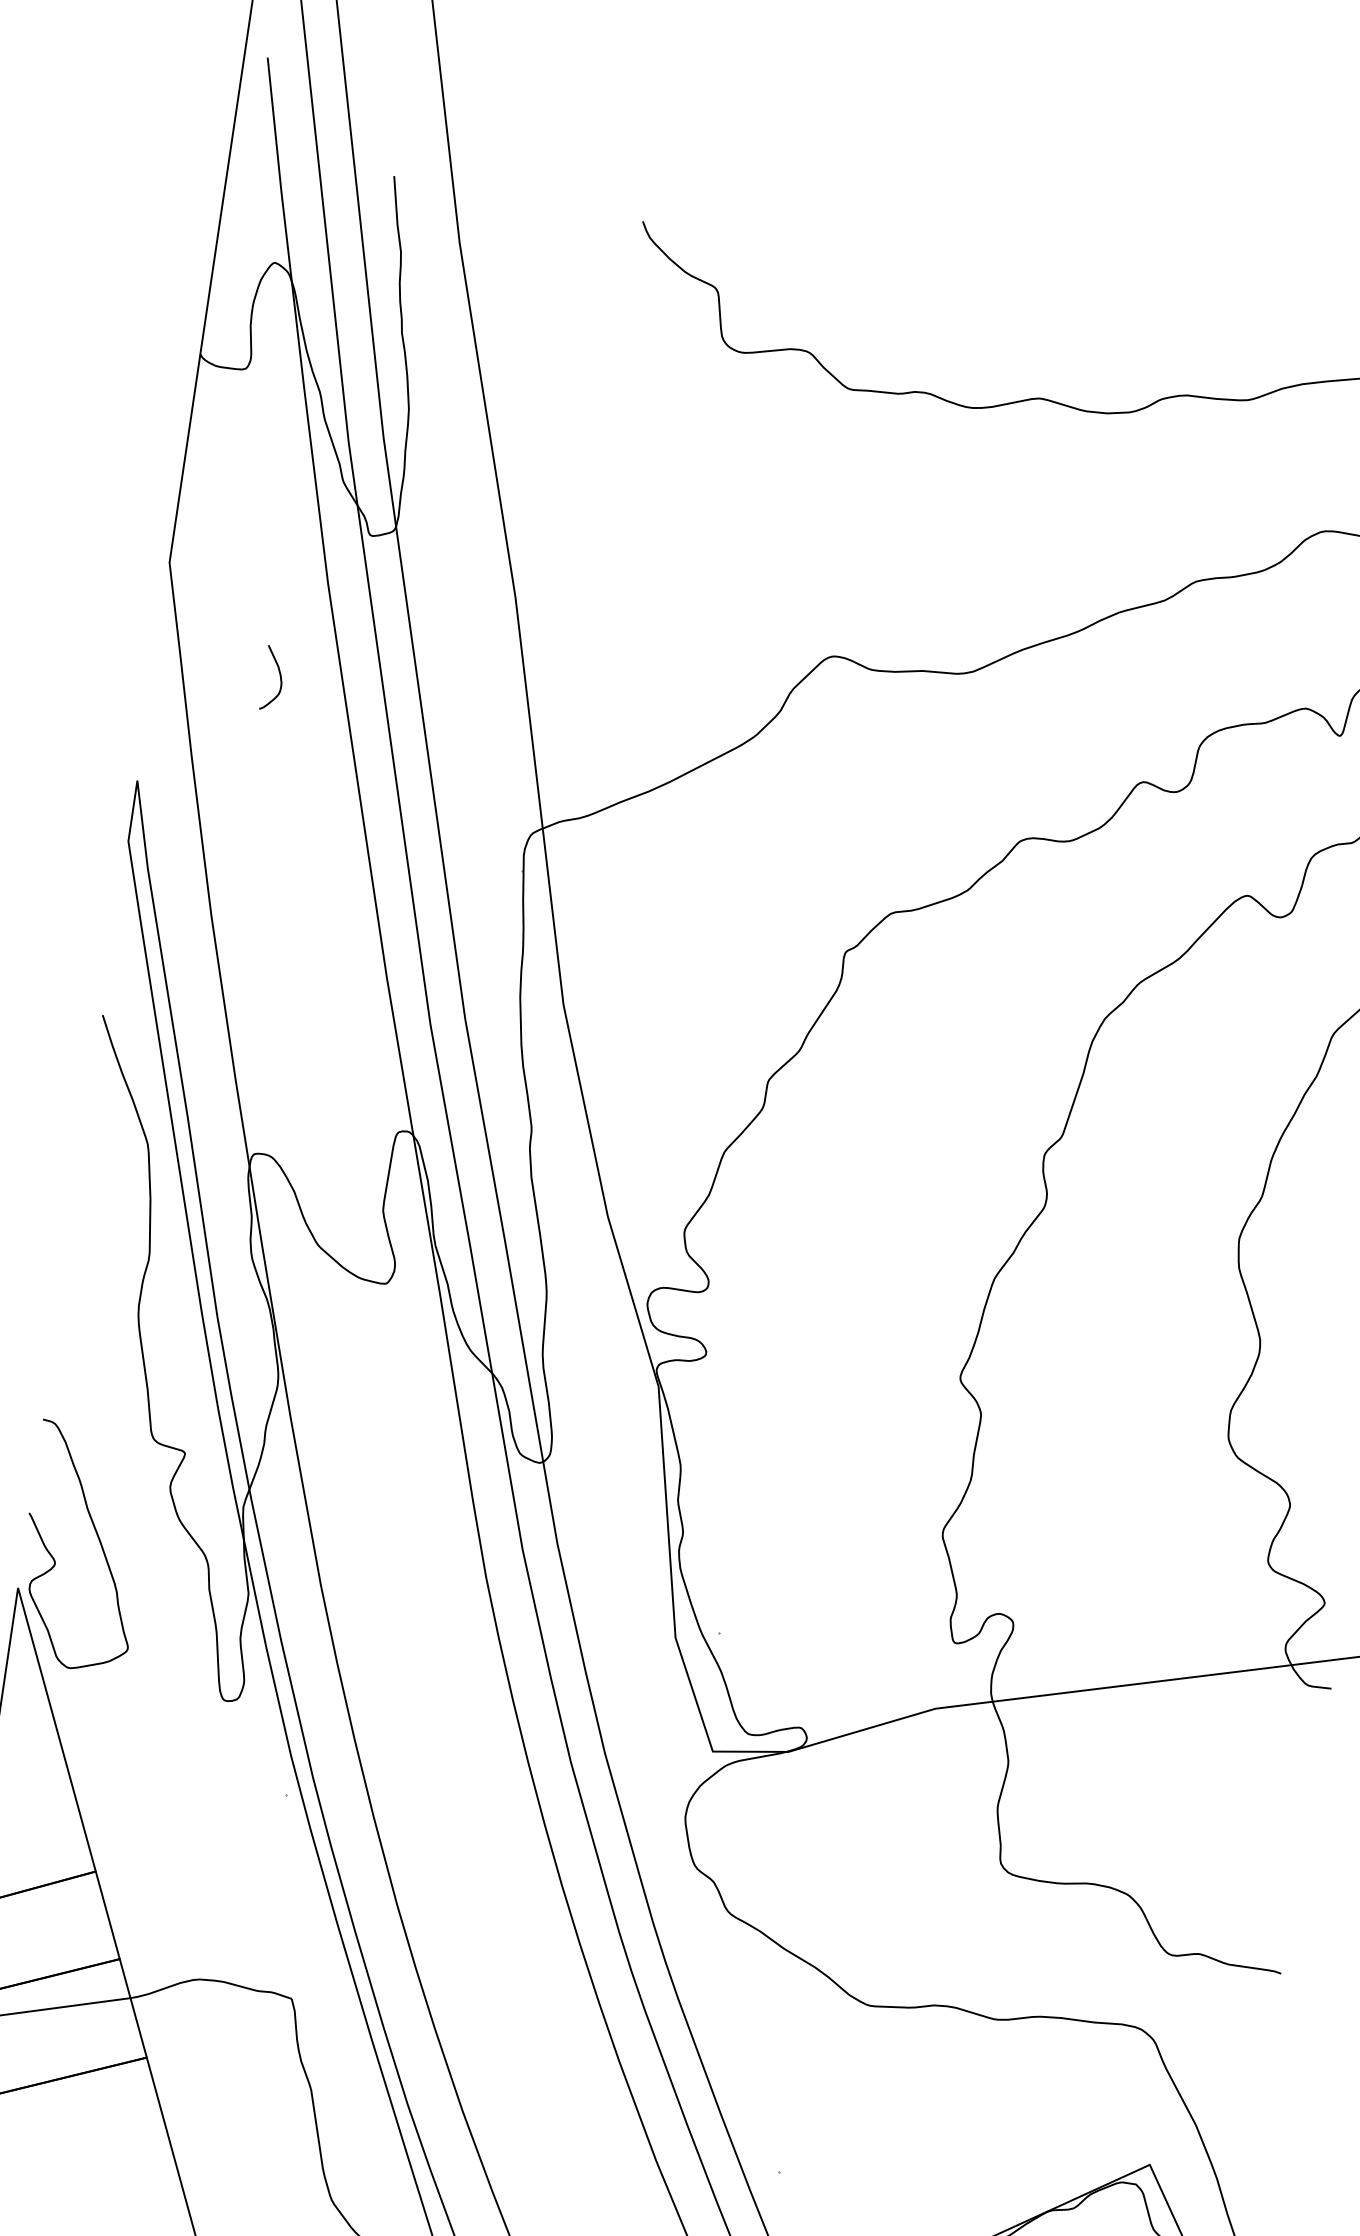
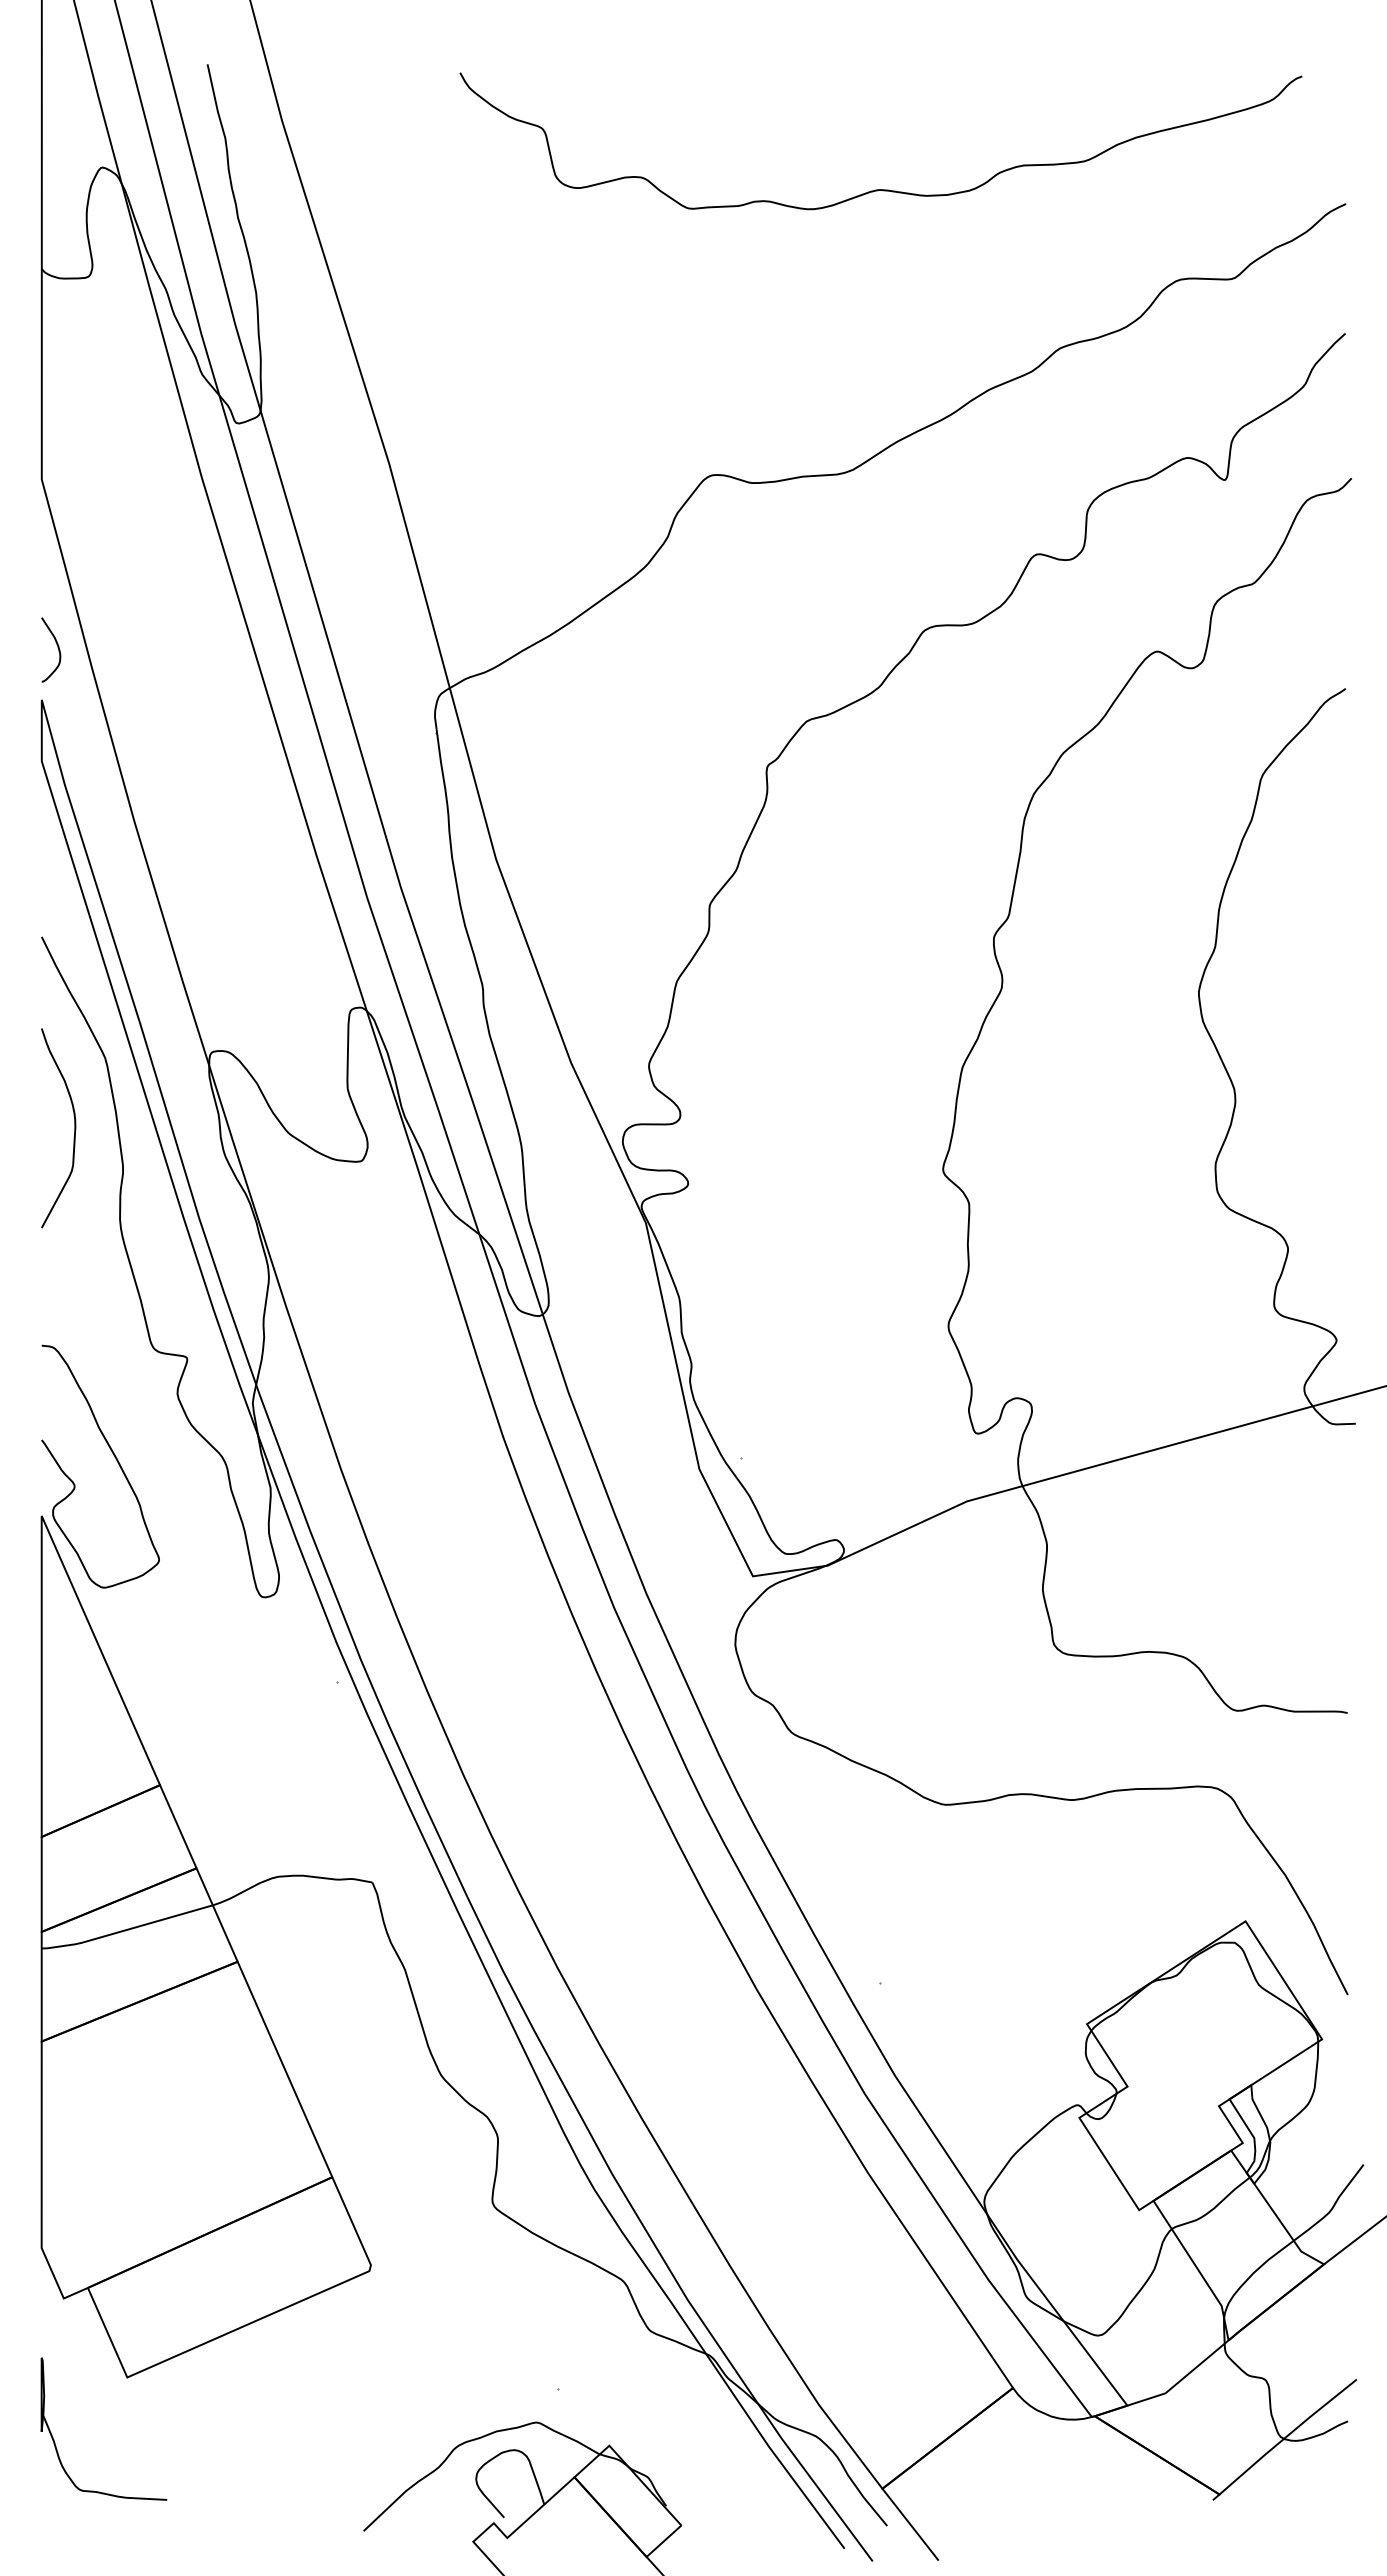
curve: (279, 676) -> (57, 647), moved
curve: (107, 1209) -> (74, 1128), added

